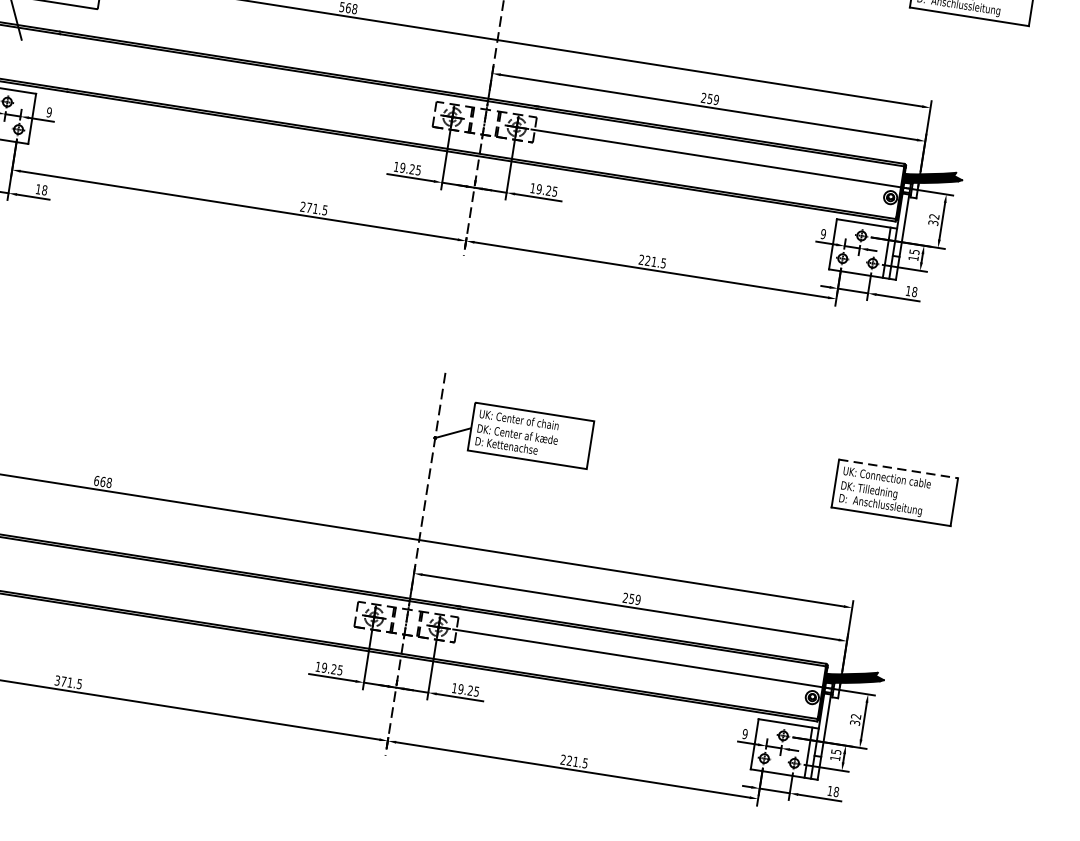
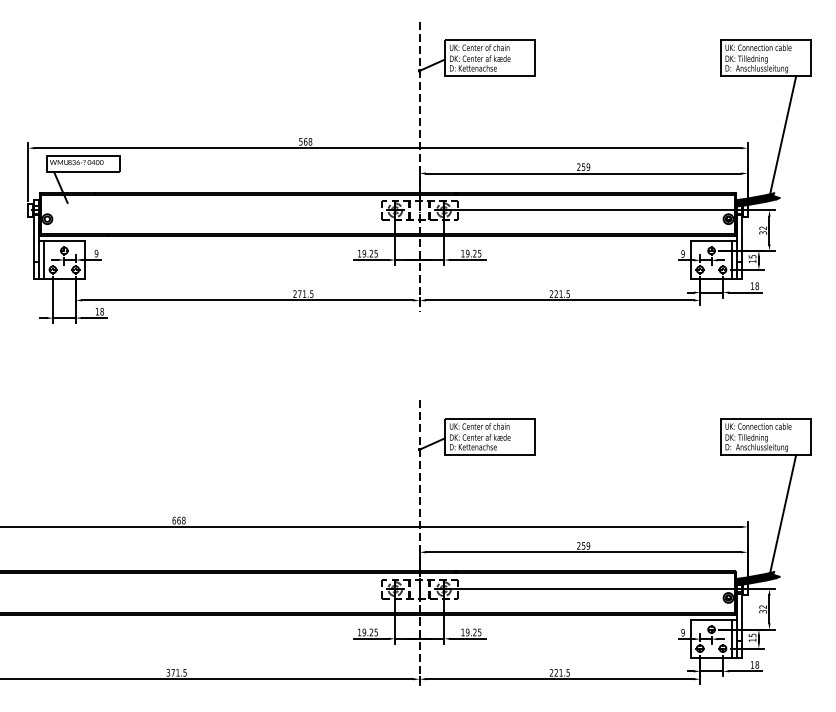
line: (978, 99) -> (782, 136), added
line: (899, 468) -> (766, 418), dashed -> solid
line: (900, 599) -> (782, 515), added

